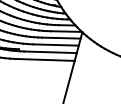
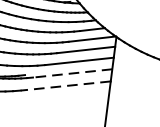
line: (49, 52) -> (71, 73), solid -> dashed
line: (44, 59) -> (65, 85), solid -> dashed

